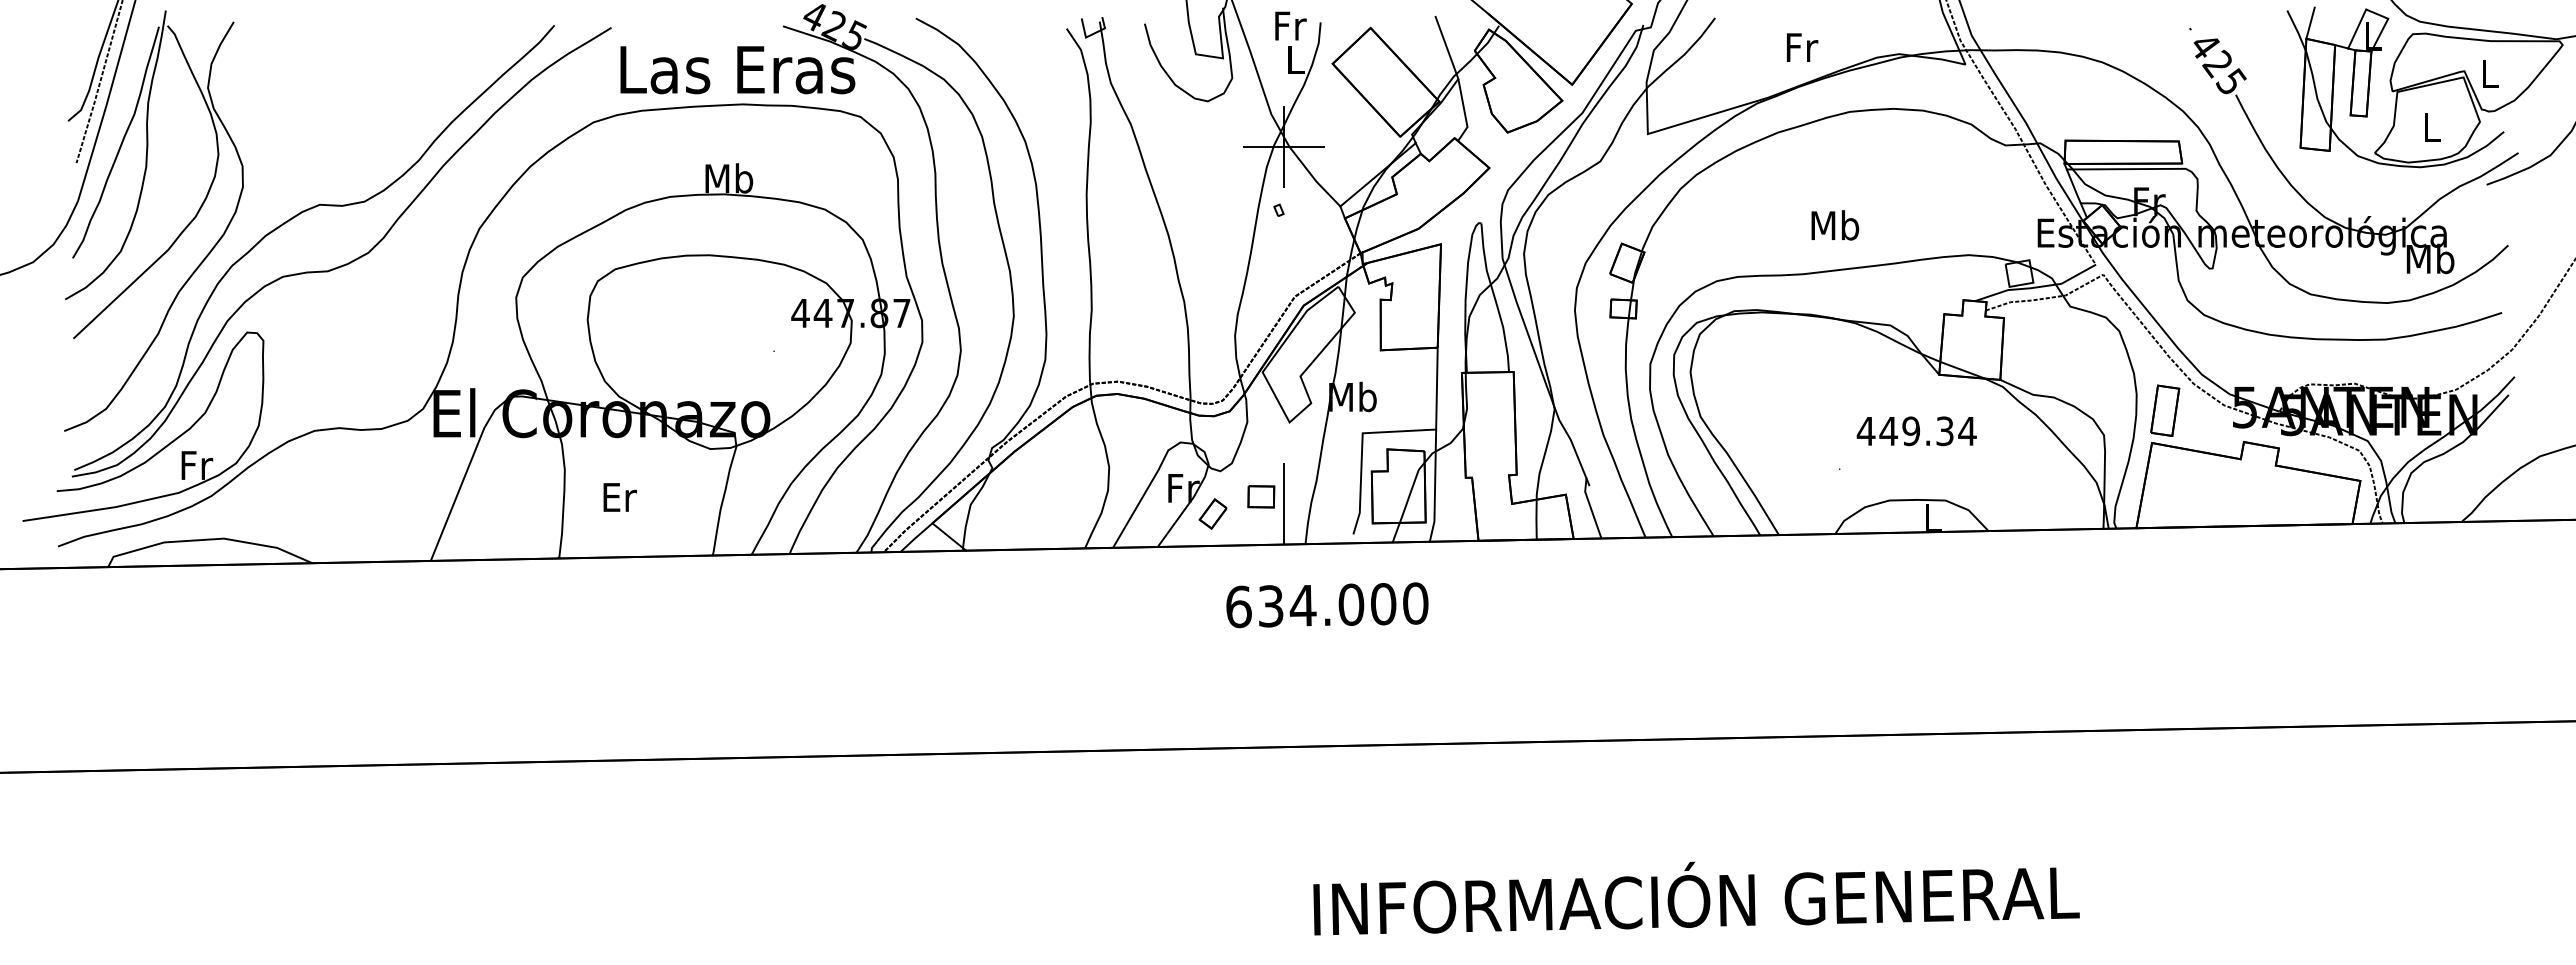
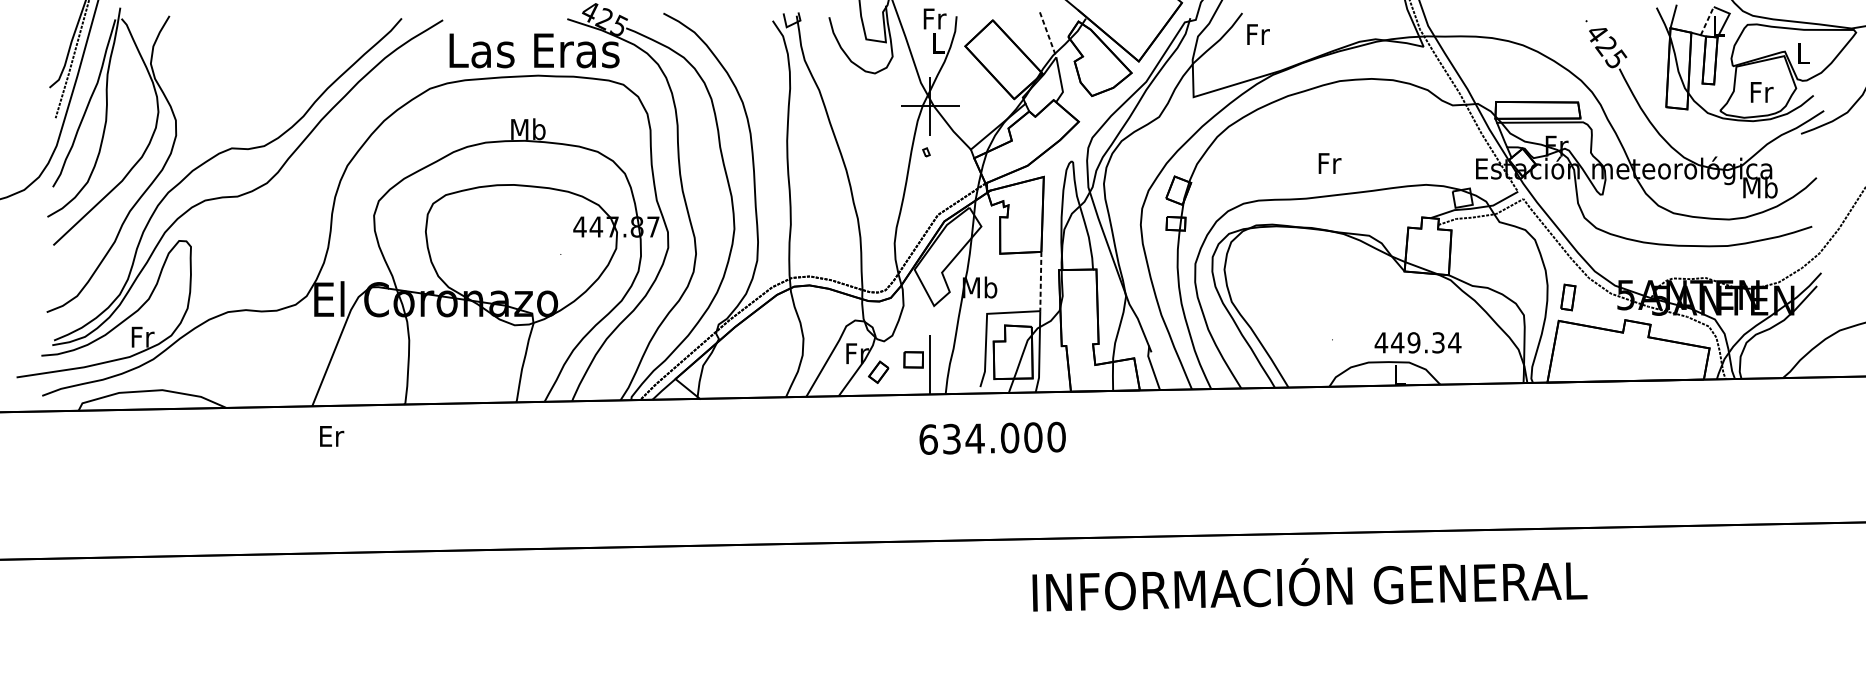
line: (2357, 28) -> (1707, 20), solid -> dashed
text: (1802, 47) -> (1258, 34), moved
line: (1447, 48) -> (1048, 35), solid -> dashed
text: (2432, 127) -> (1761, 92), L -> Fr
text: (1835, 225) -> (1329, 163), Mb -> Fr
line: (1436, 388) -> (1040, 281), solid -> dashed
part: (2165, 410) -> (1568, 297), size x0.7
text: (1916, 431) -> (1417, 342), moved
text: (619, 497) -> (331, 436), moved
text: (1327, 605) -> (992, 438), moved
text: (1696, 898) -> (1309, 584), moved

